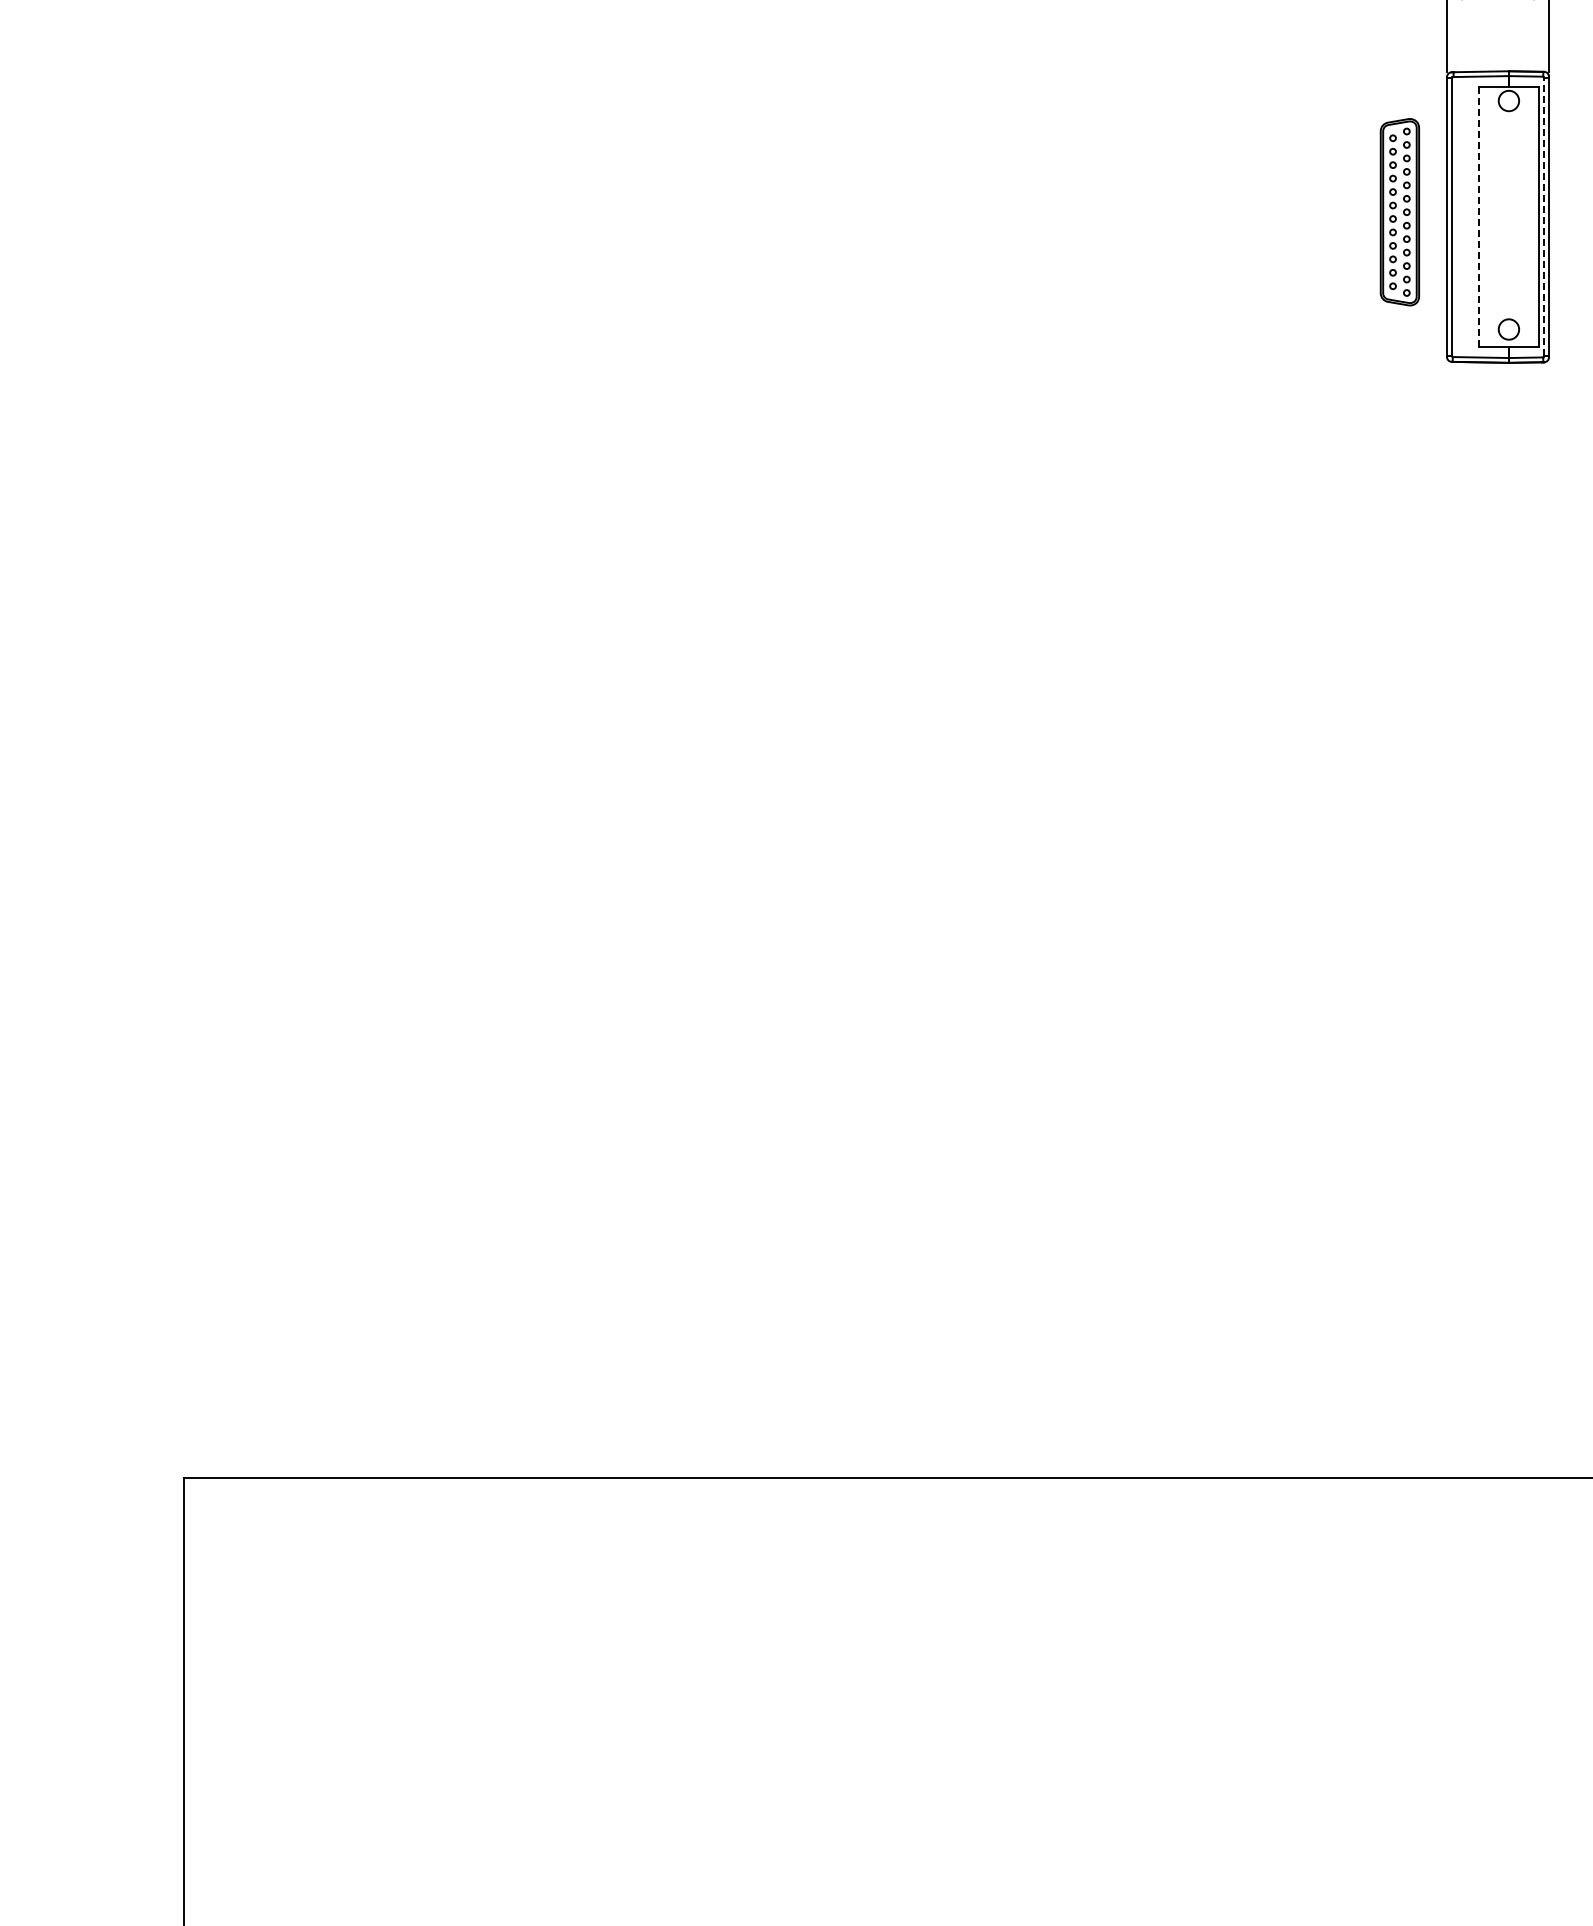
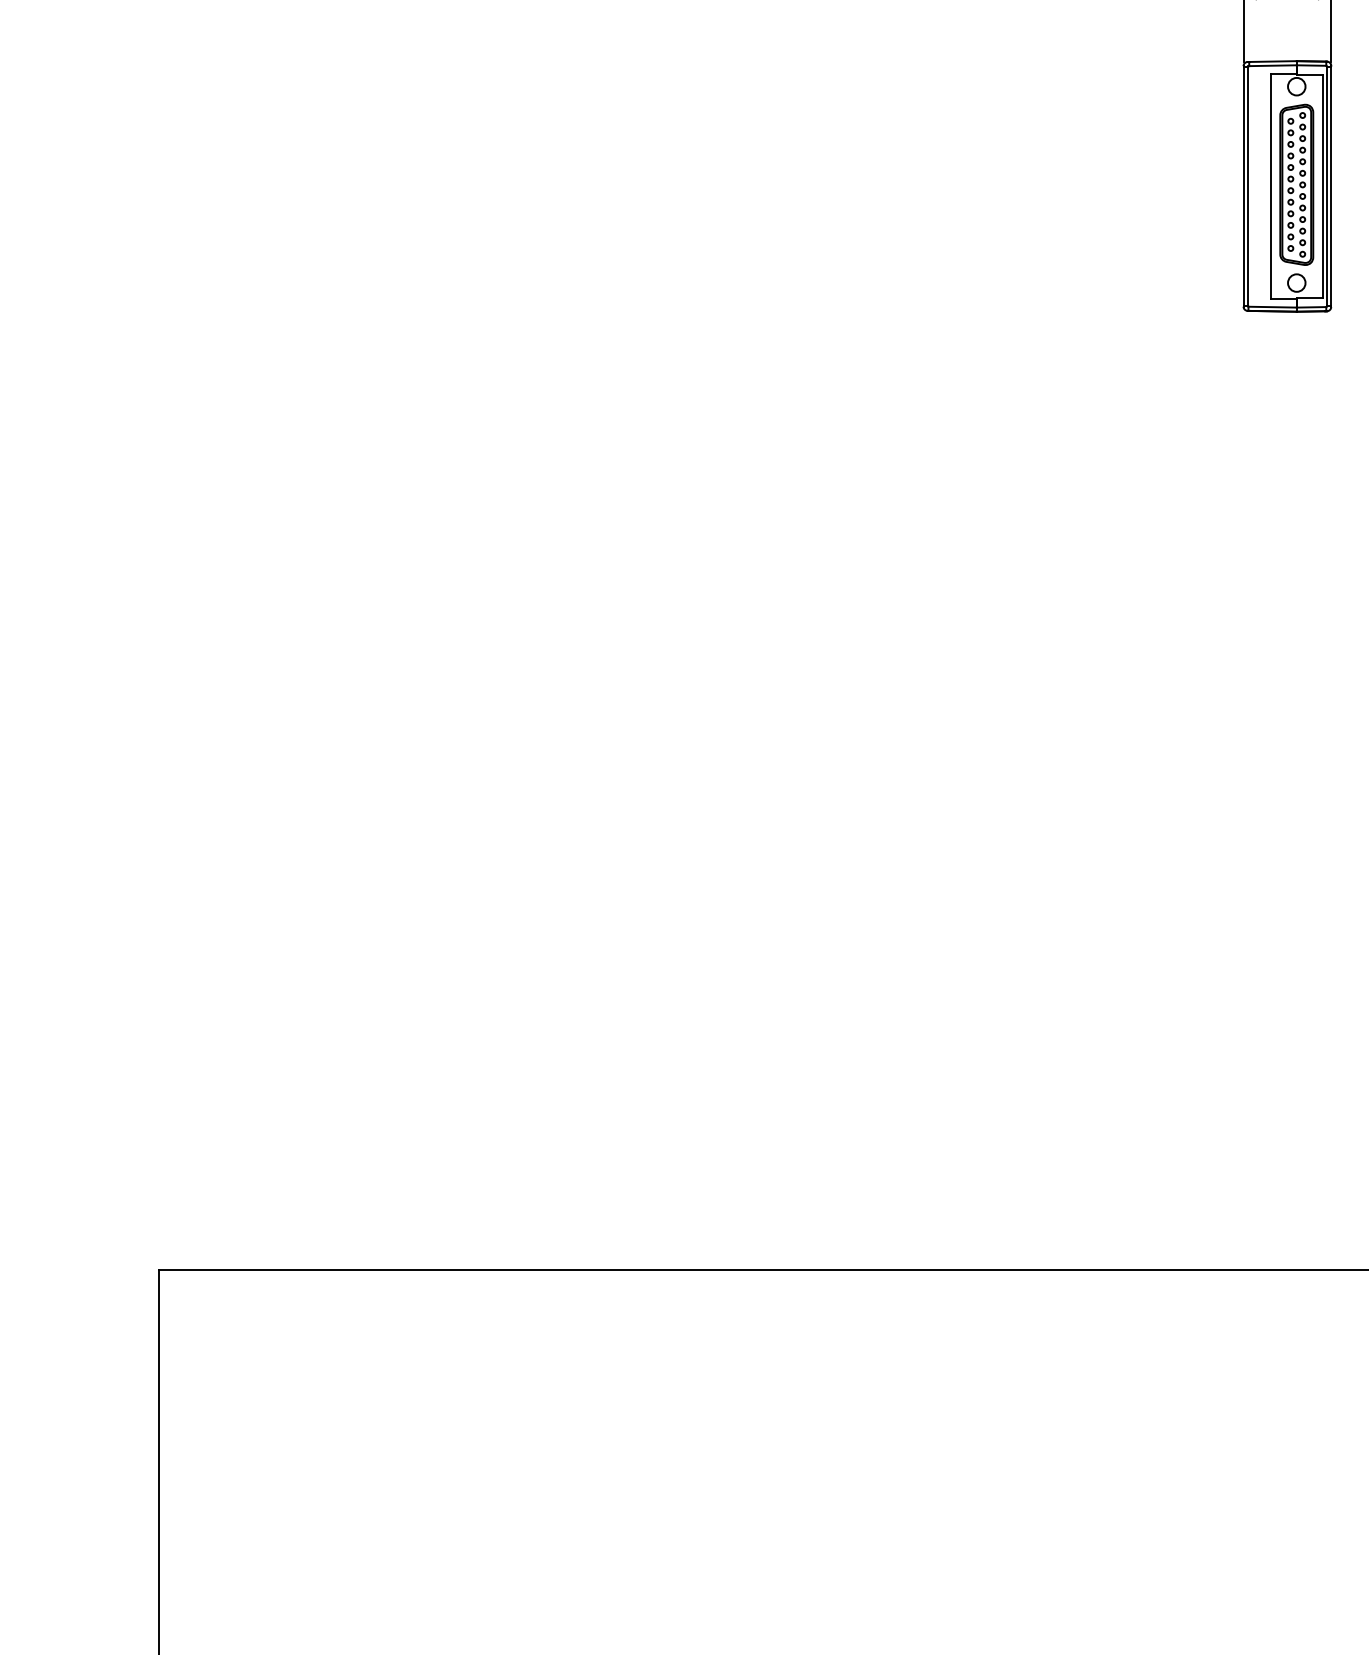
part: (1399, 212) -> (1296, 185), moved
line: (1478, 216) -> (1270, 185), dashed -> solid
line: (1544, 216) -> (1327, 185), dashed -> solid

